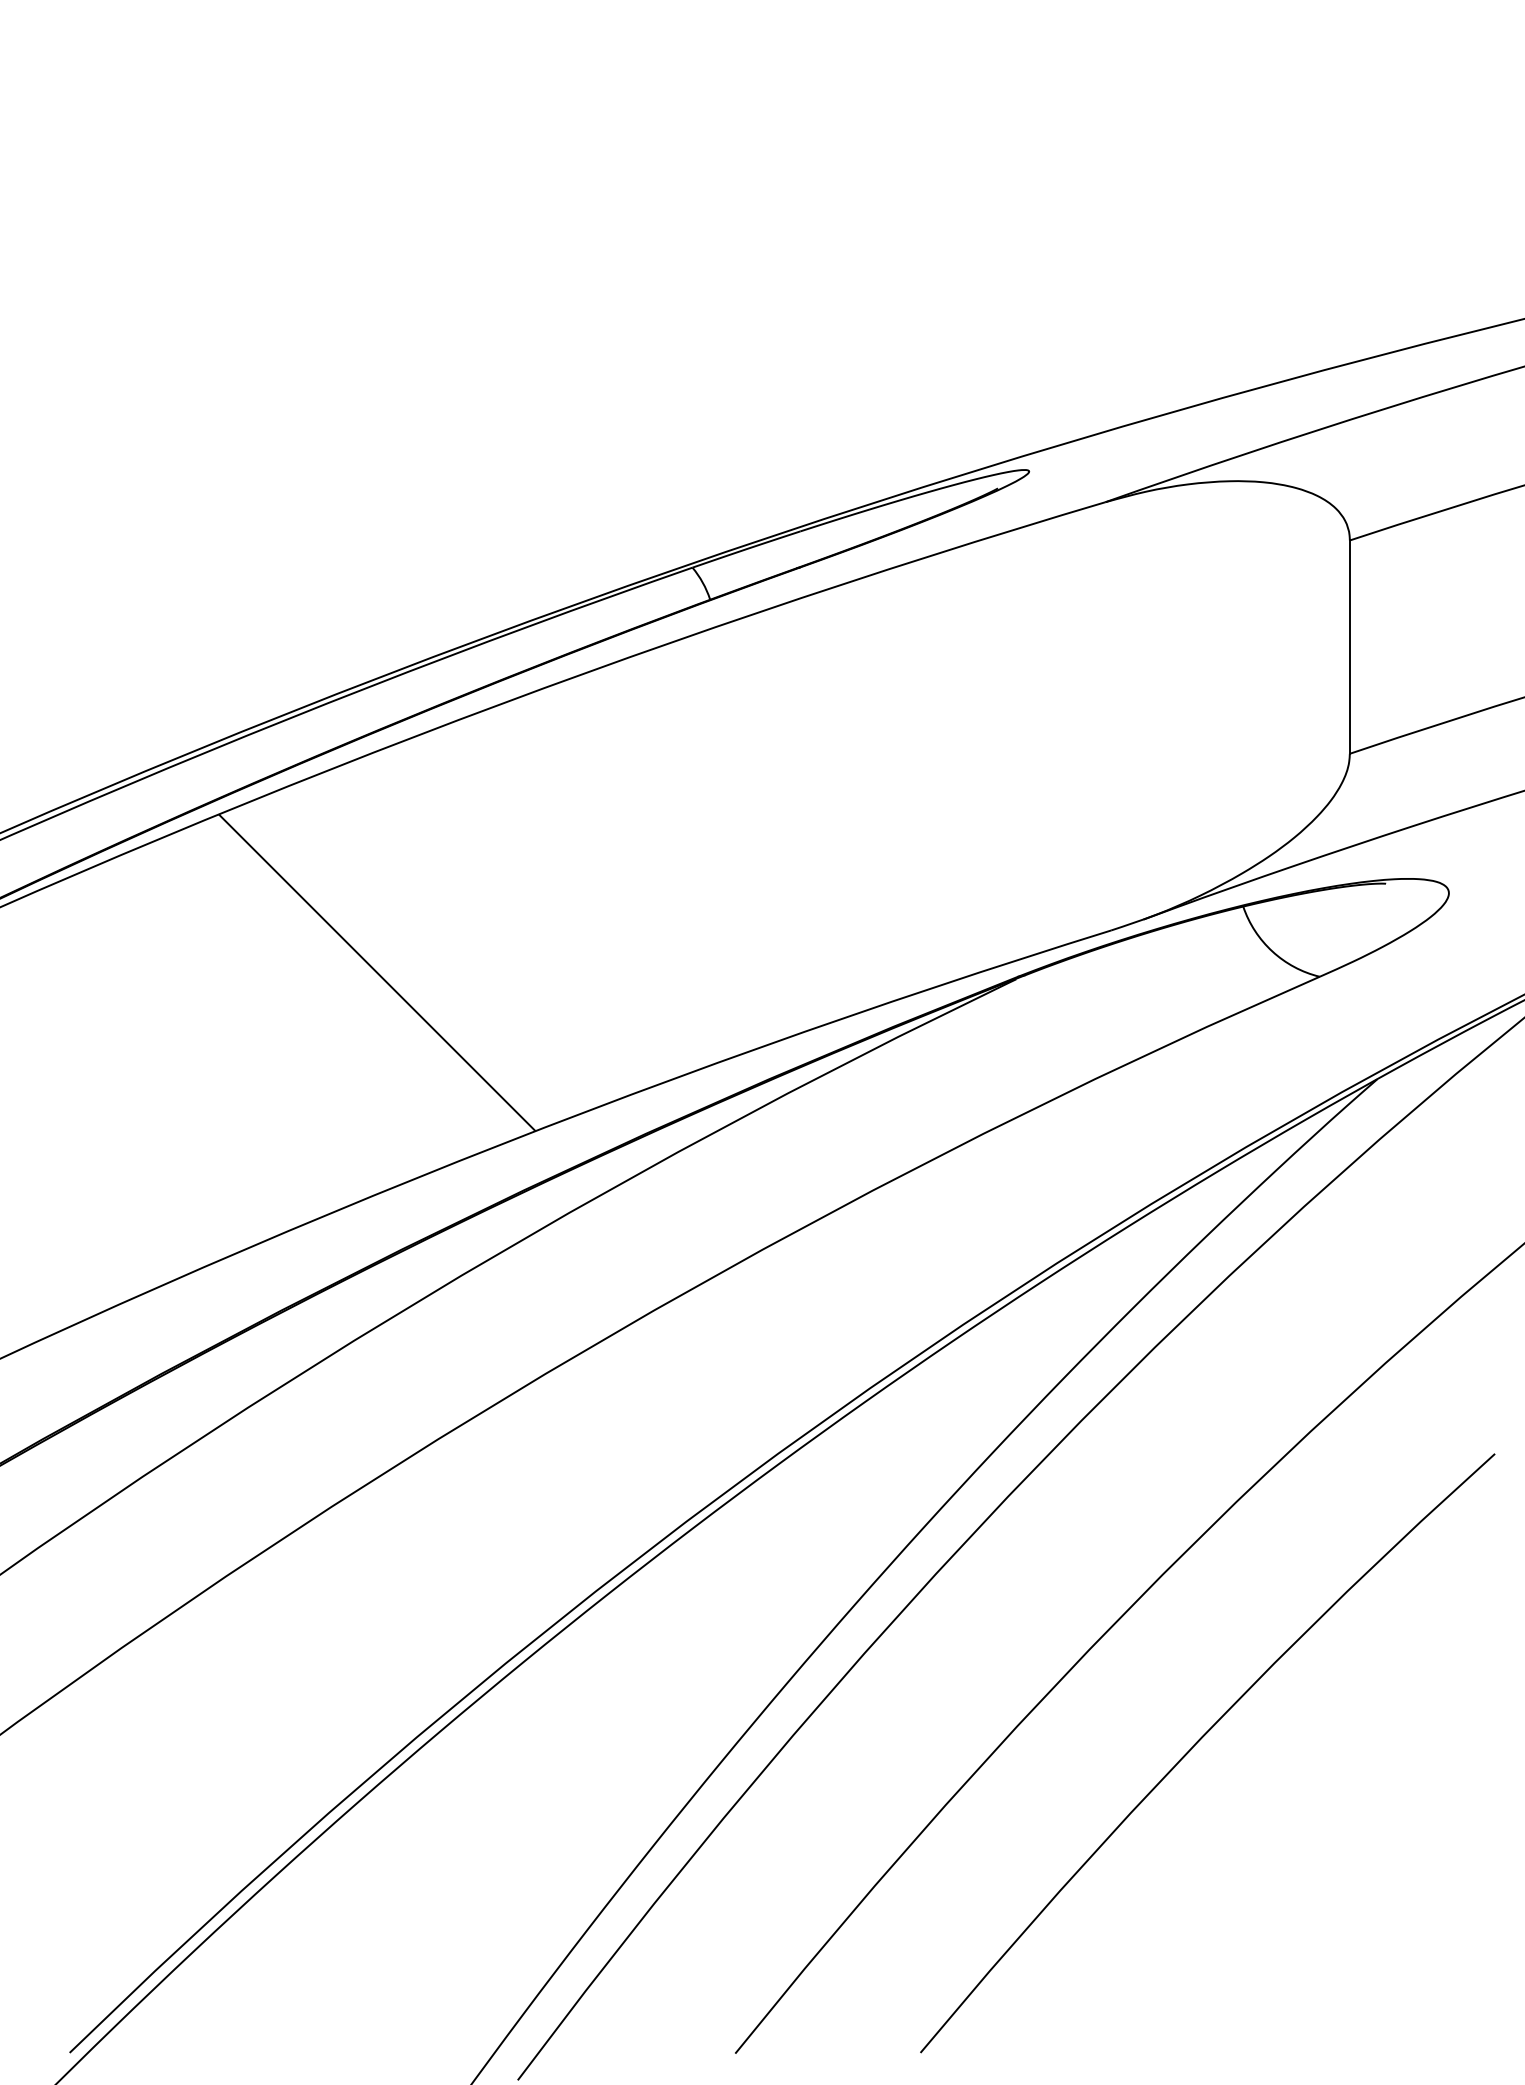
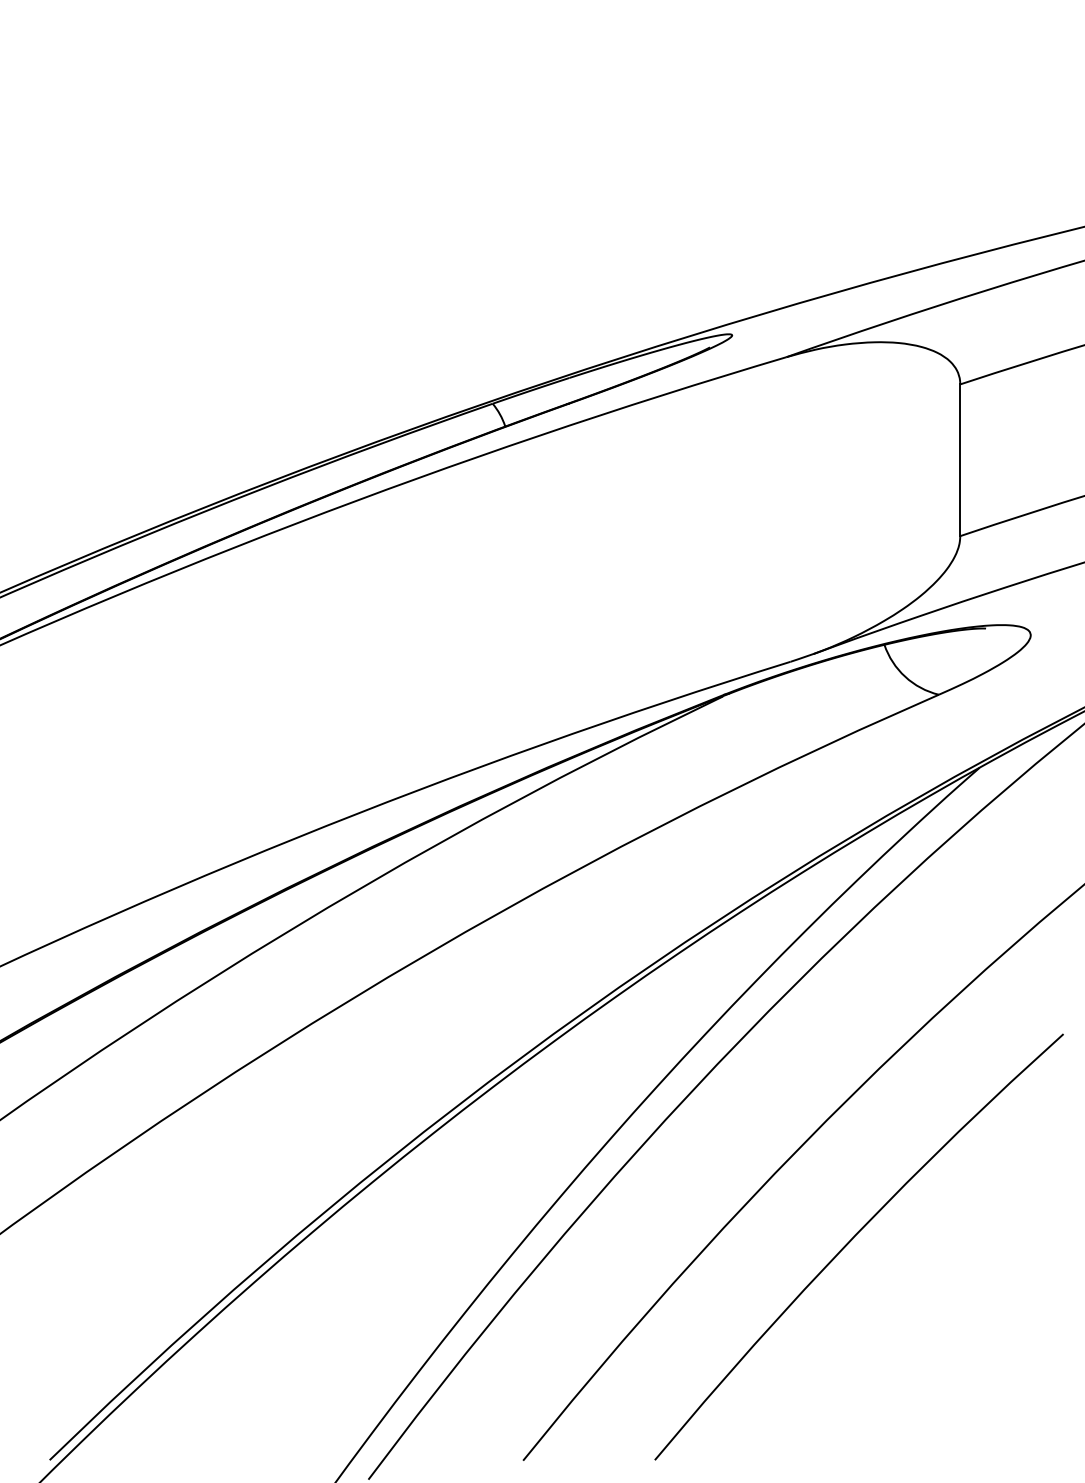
hatch: (377, 972) -> (268, 691), removed

